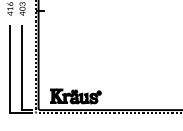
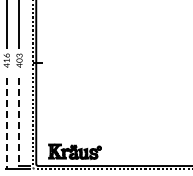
line: (22, 68) -> (19, 122), solid -> dashed
line: (10, 69) -> (6, 123), solid -> dashed

